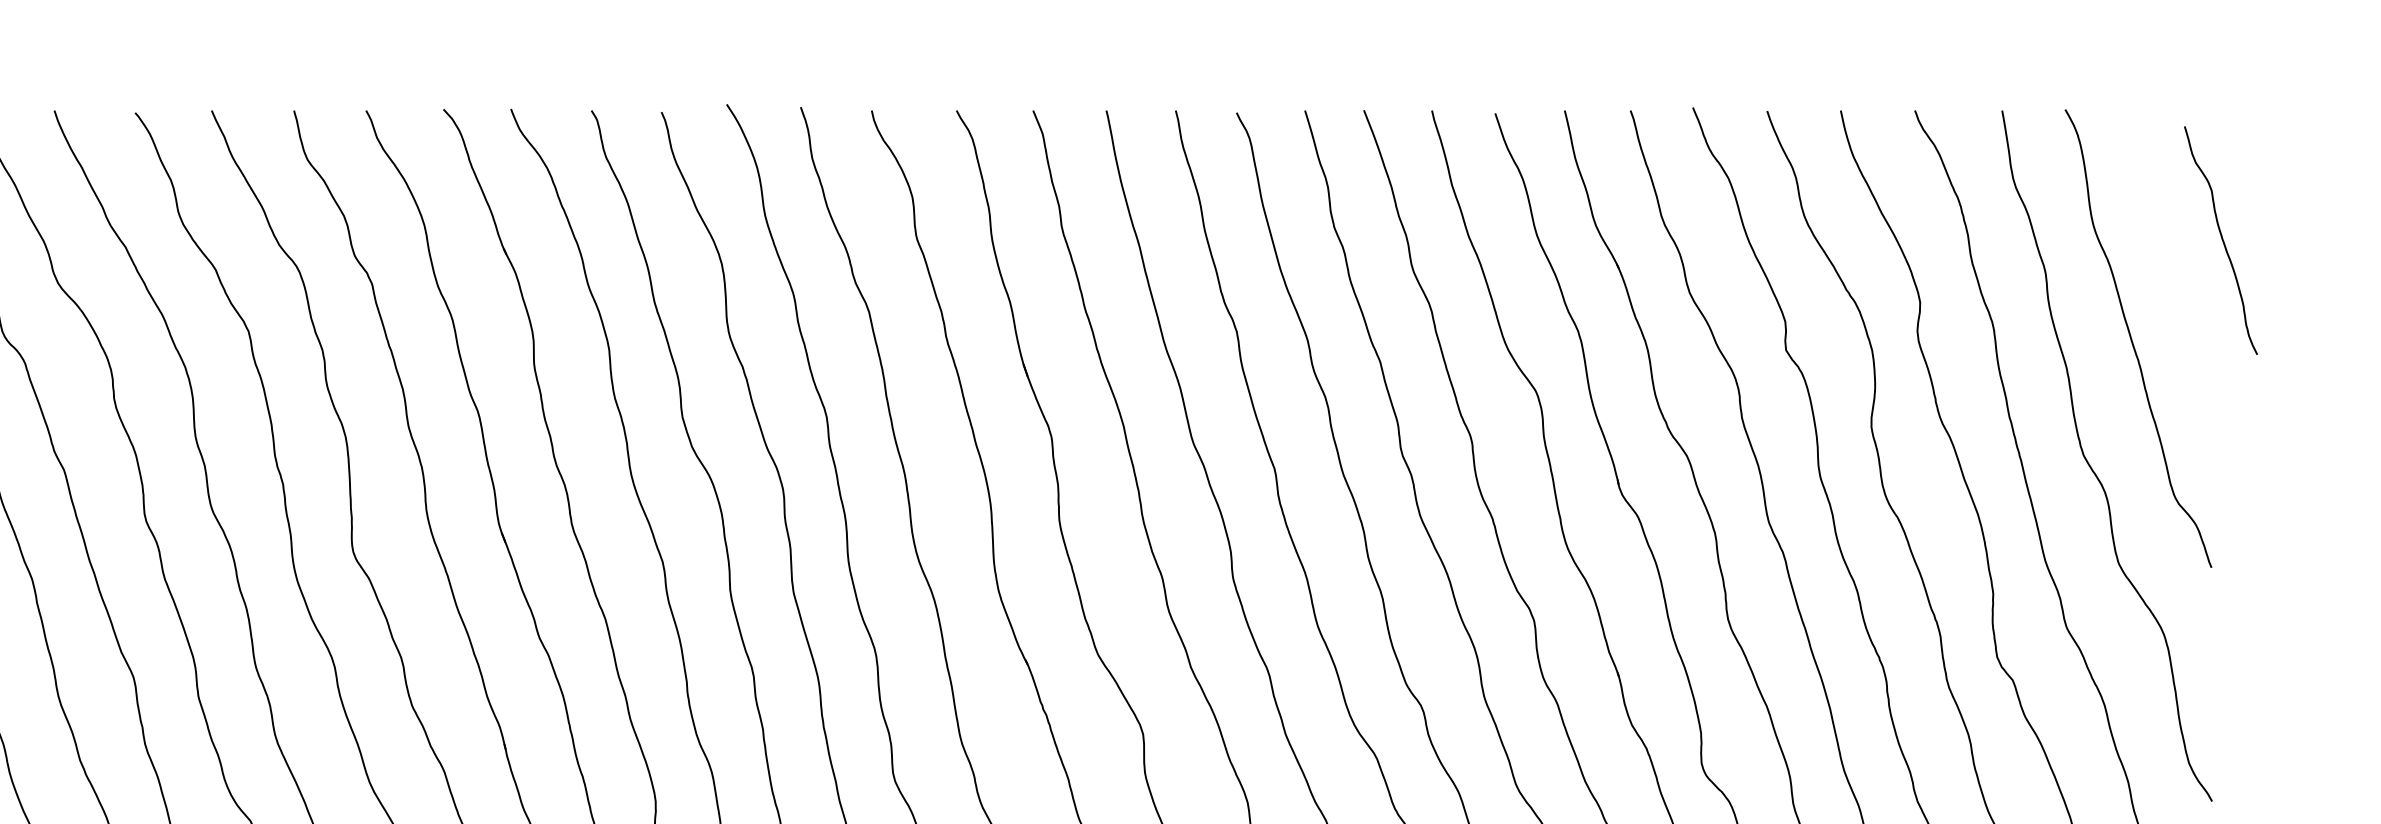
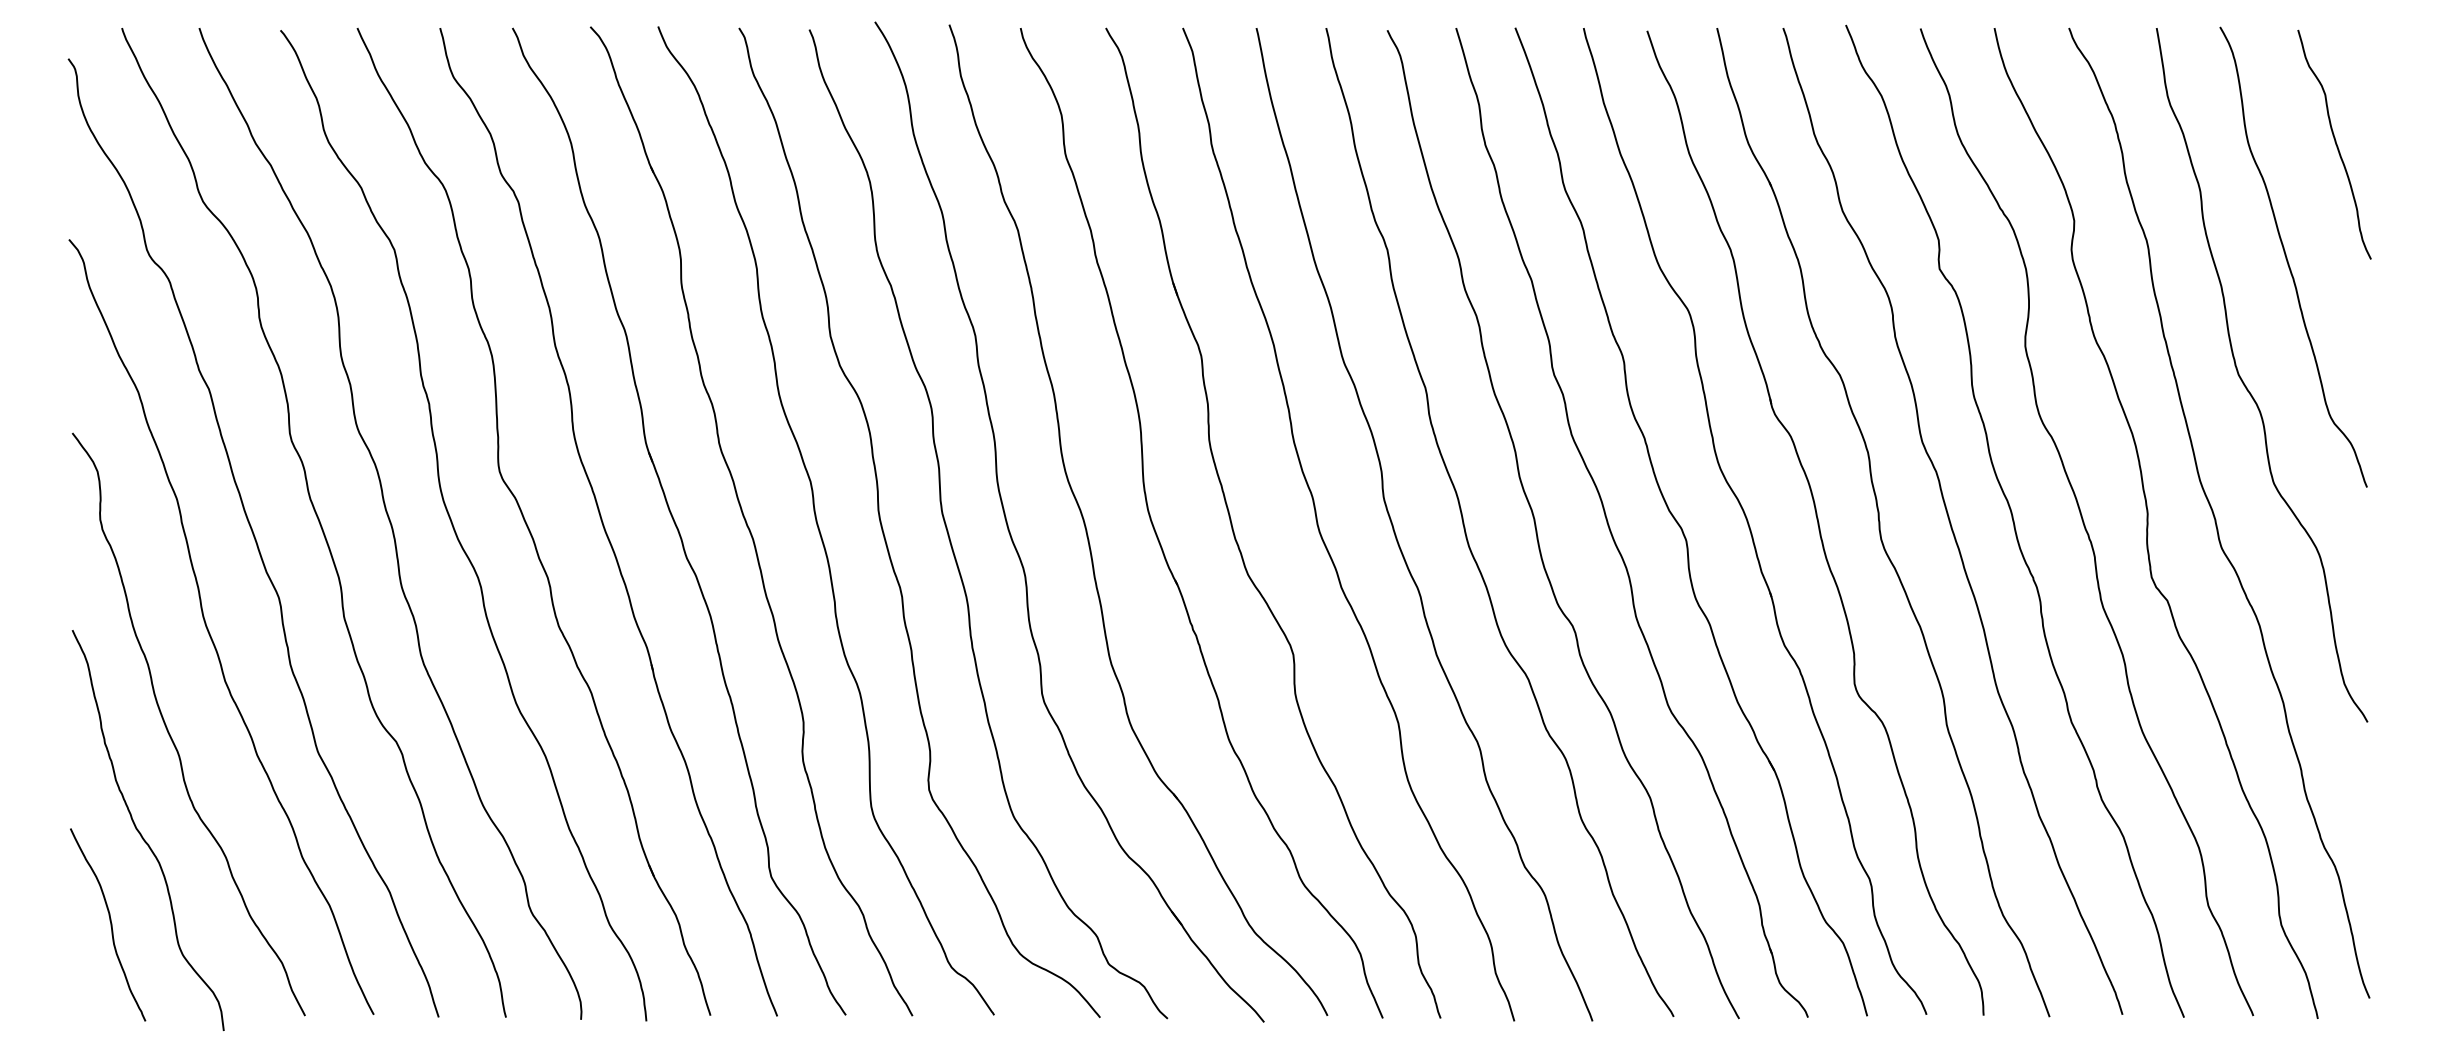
curve: (2221, 240) -> (2335, 144), moved

